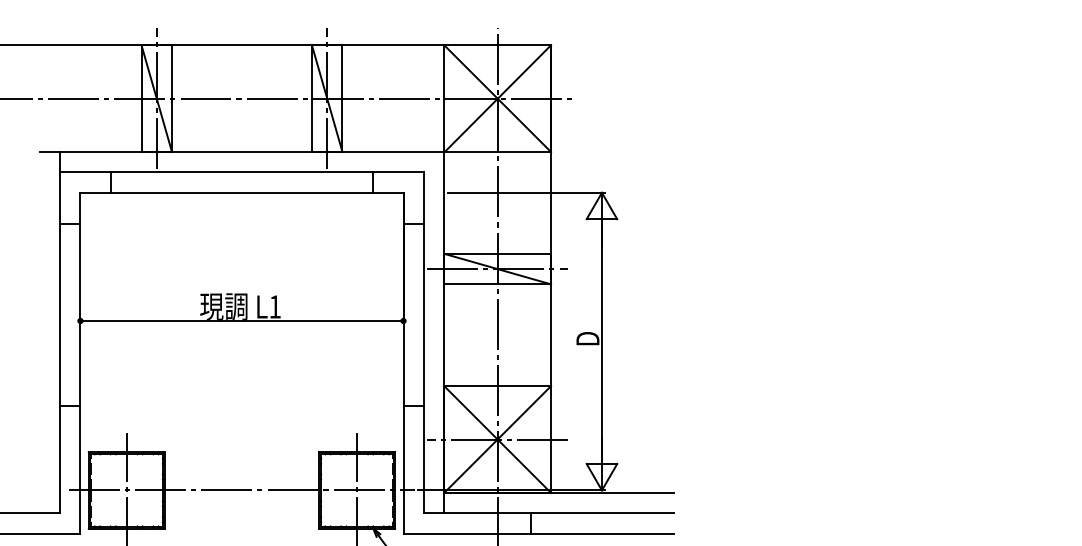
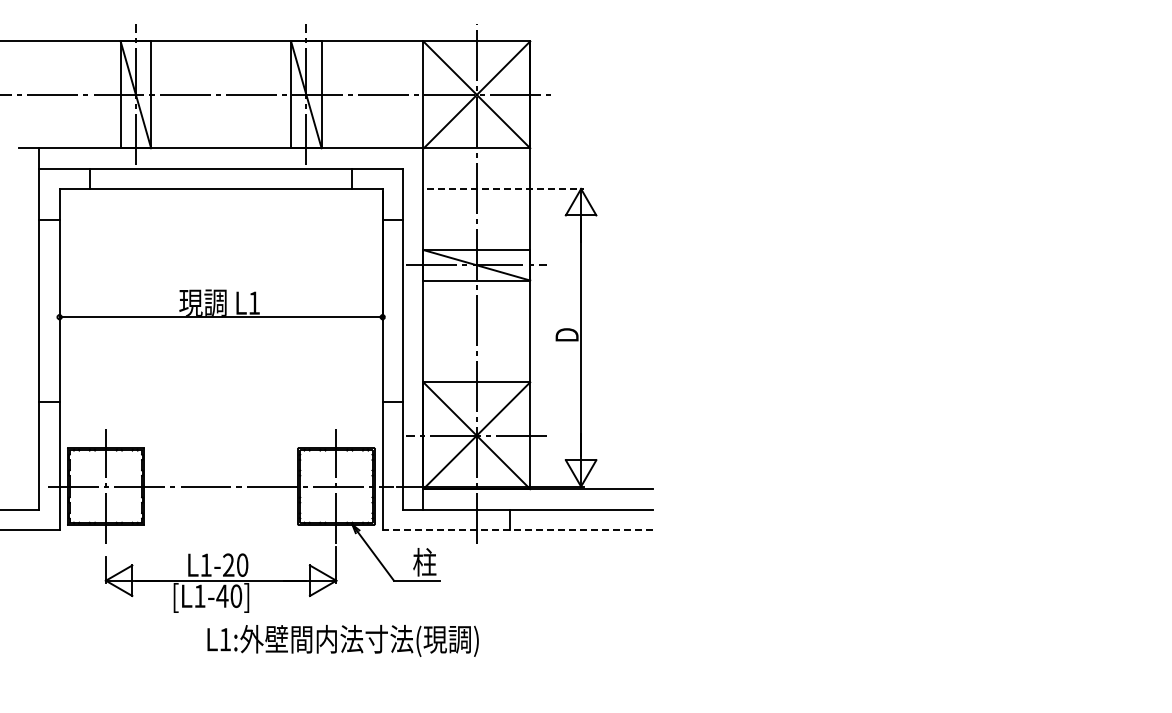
line: (526, 192) -> (505, 188), solid -> dashed
line: (538, 533) -> (517, 529), solid -> dashed

